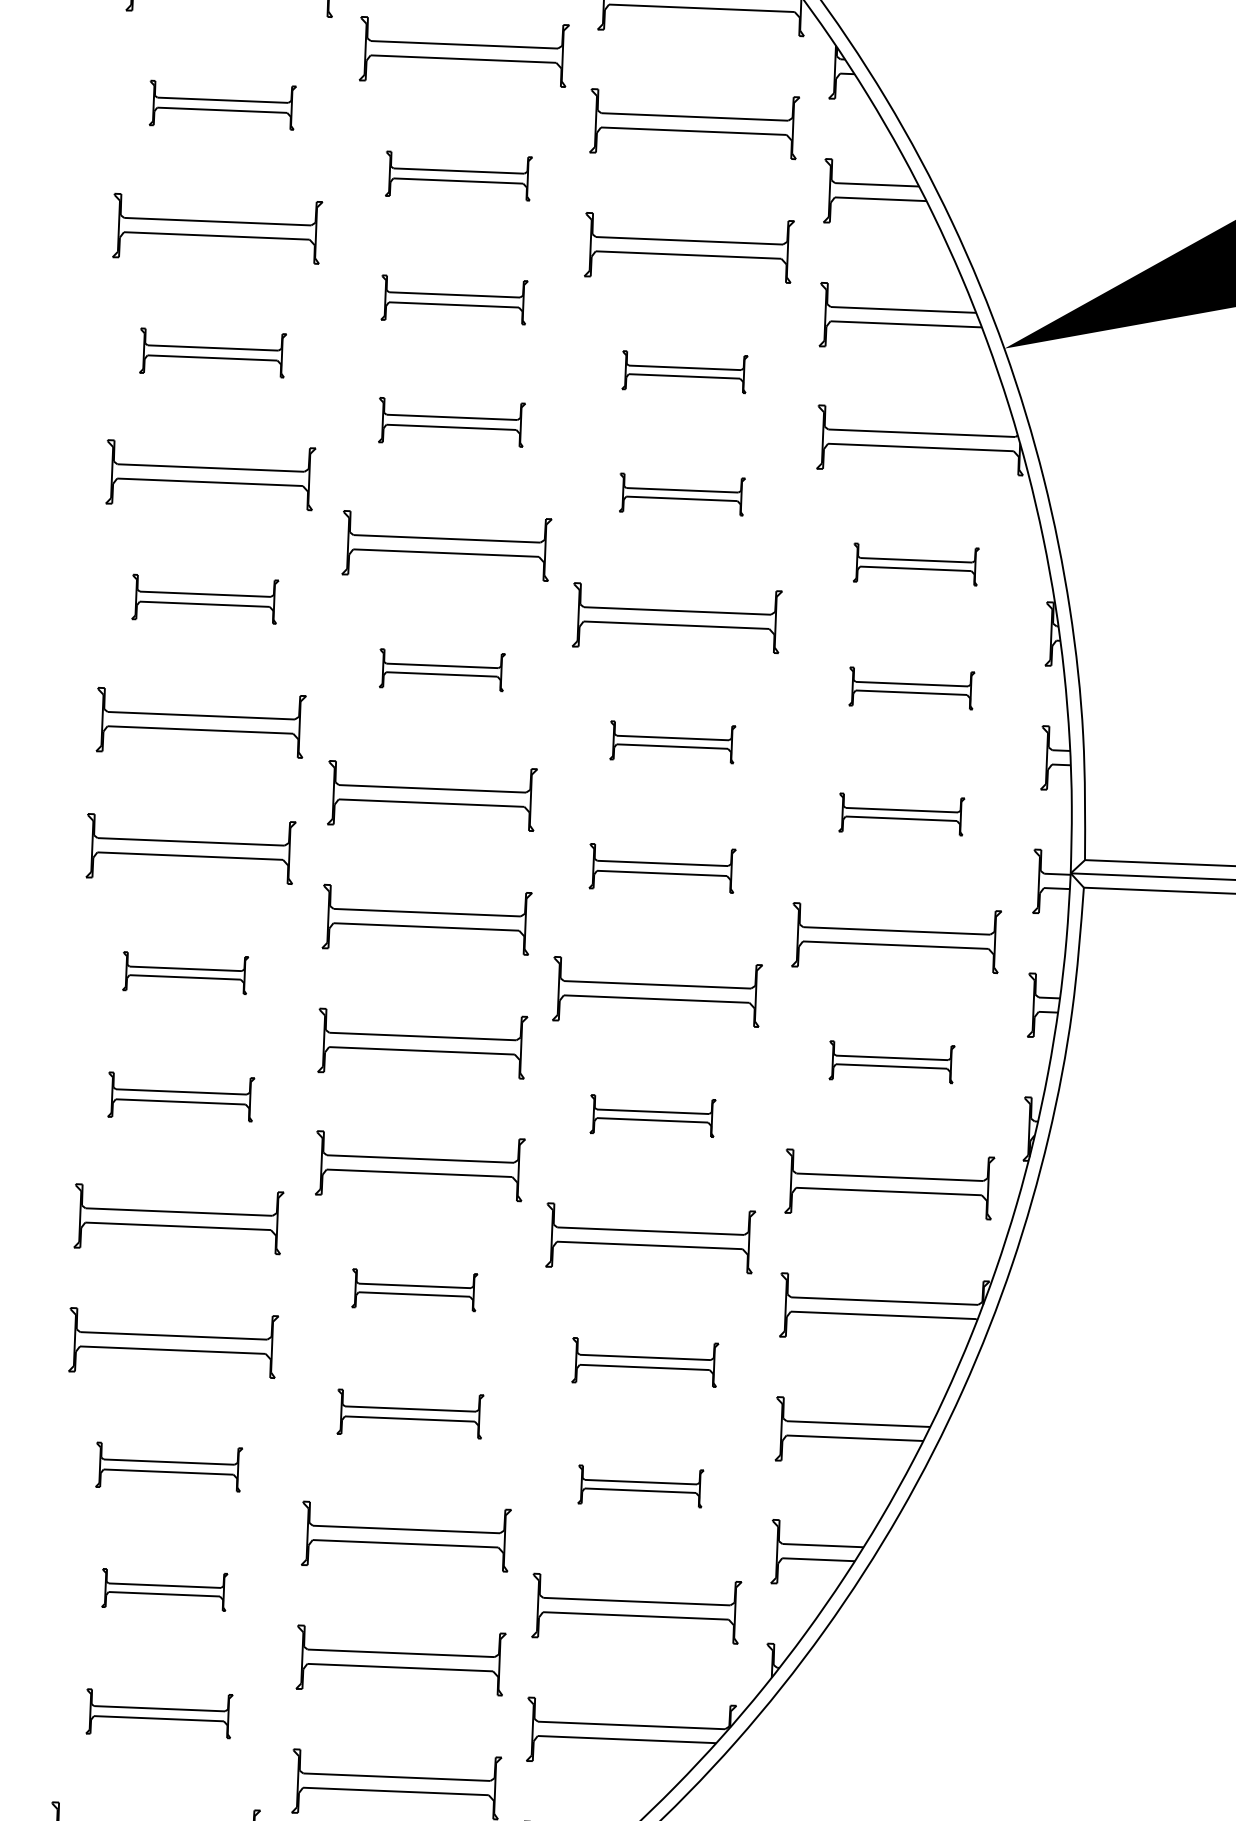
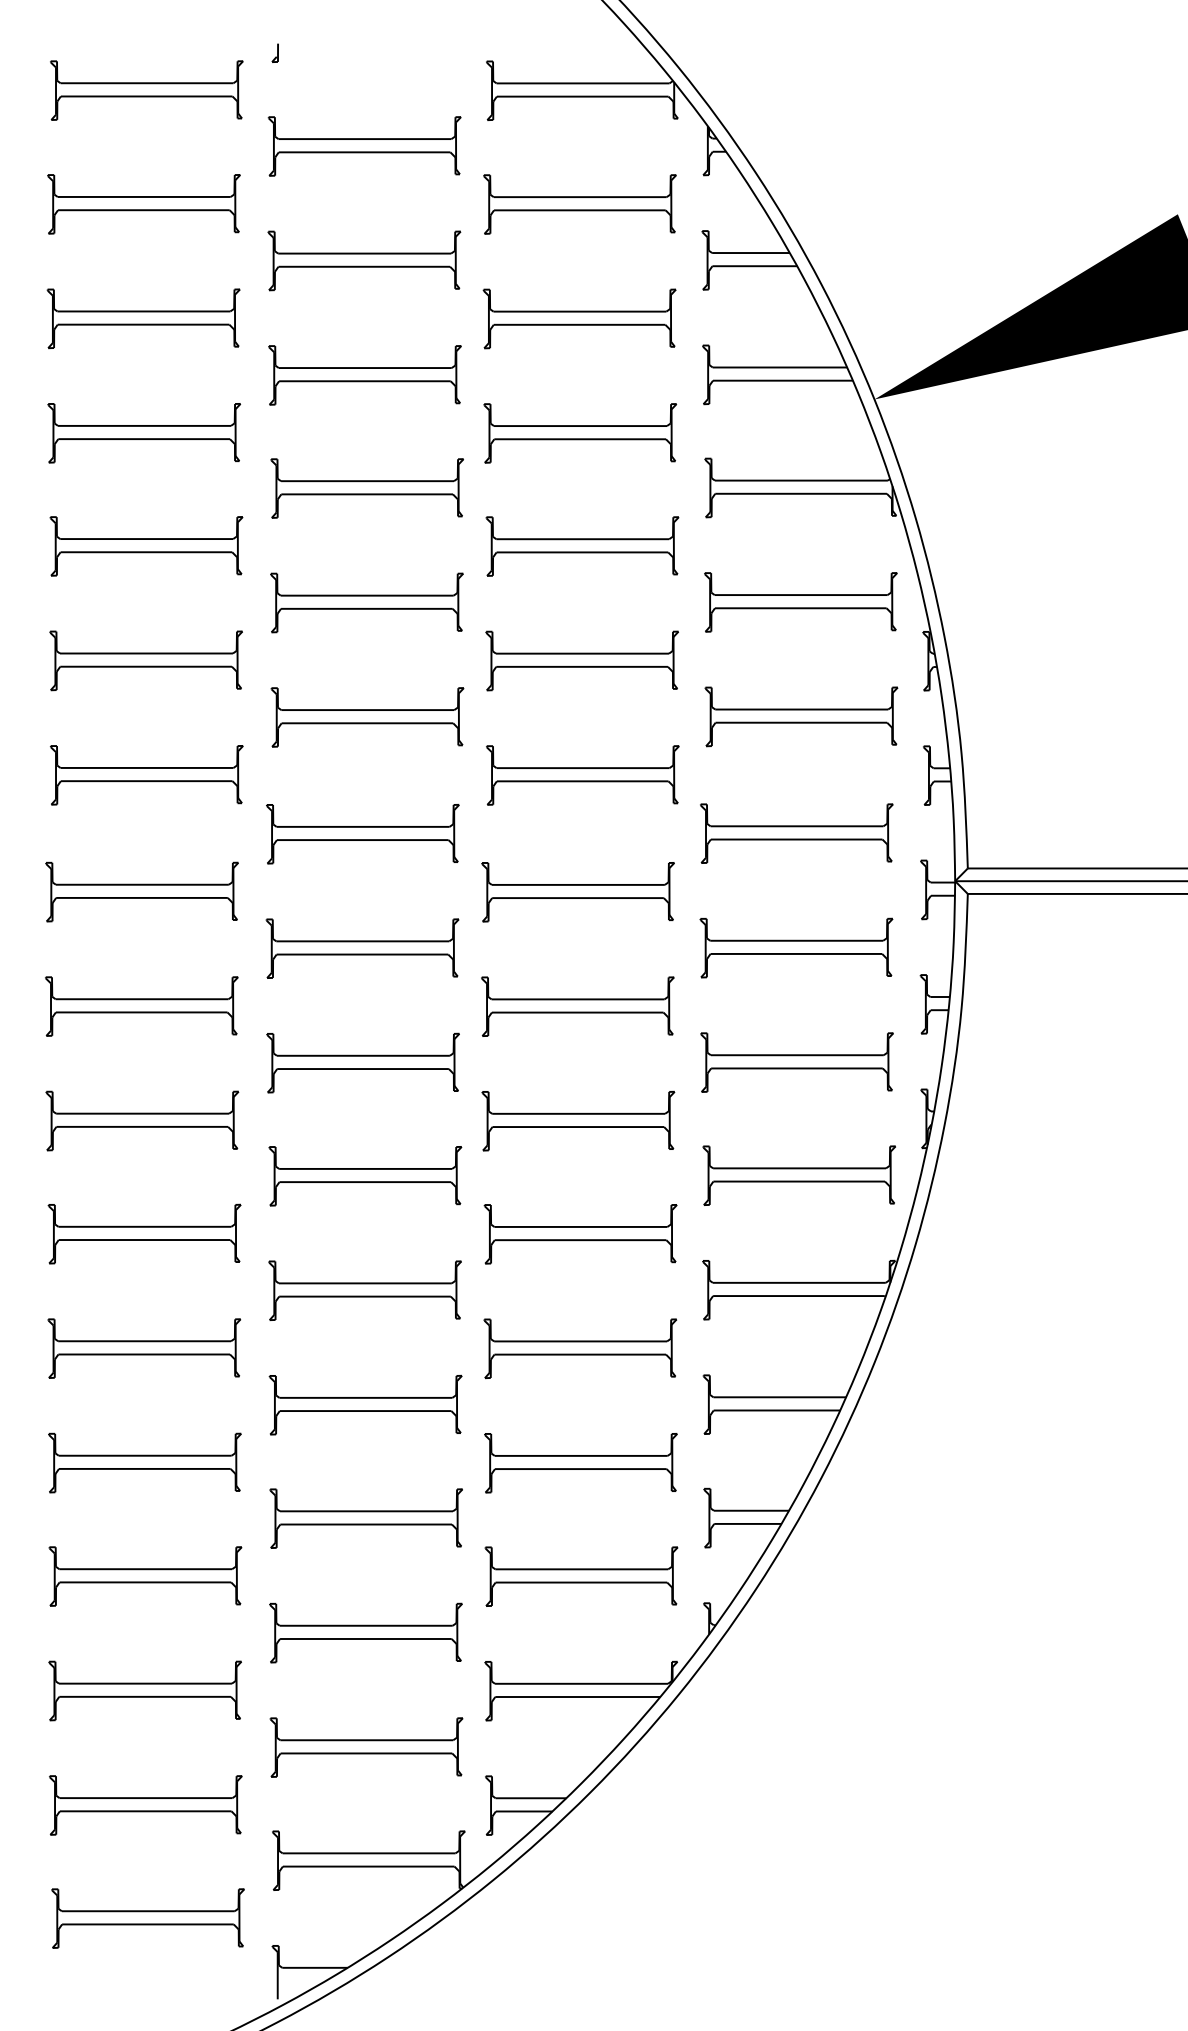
part: (221, 105) -> (143, 204), size x1.43
part: (458, 176) -> (364, 260), size x1.43
part: (453, 300) -> (364, 375), size x1.43
part: (212, 353) -> (143, 433), size x1.43
part: (684, 372) -> (580, 433), size x1.67
part: (450, 422) -> (366, 488), size x1.43
part: (682, 495) -> (582, 546), size x1.67
part: (915, 565) -> (800, 602), size x1.67
part: (204, 599) -> (145, 660), size x1.43
part: (442, 670) -> (367, 717), size x1.67
part: (911, 688) -> (801, 716), size x1.67
part: (672, 742) -> (582, 775), size x1.67
part: (901, 814) -> (796, 833), size x1.67
part: (661, 869) -> (577, 892), size x1.43
part: (184, 973) -> (141, 1006), size x1.67
part: (891, 1062) -> (796, 1062), size x1.67
part: (181, 1096) -> (142, 1120), size x1.43
part: (652, 1115) -> (578, 1120), size x1.67
part: (413, 1290) -> (364, 1290), size x1.67
part: (645, 1362) -> (580, 1348), size x1.43
part: (410, 1413) -> (365, 1404), size x1.43
part: (168, 1467) -> (144, 1462), size x1.43
part: (640, 1487) -> (580, 1463), size x1.67
part: (164, 1590) -> (145, 1576), size x1.67
part: (158, 1713) -> (144, 1690), size x1.43

